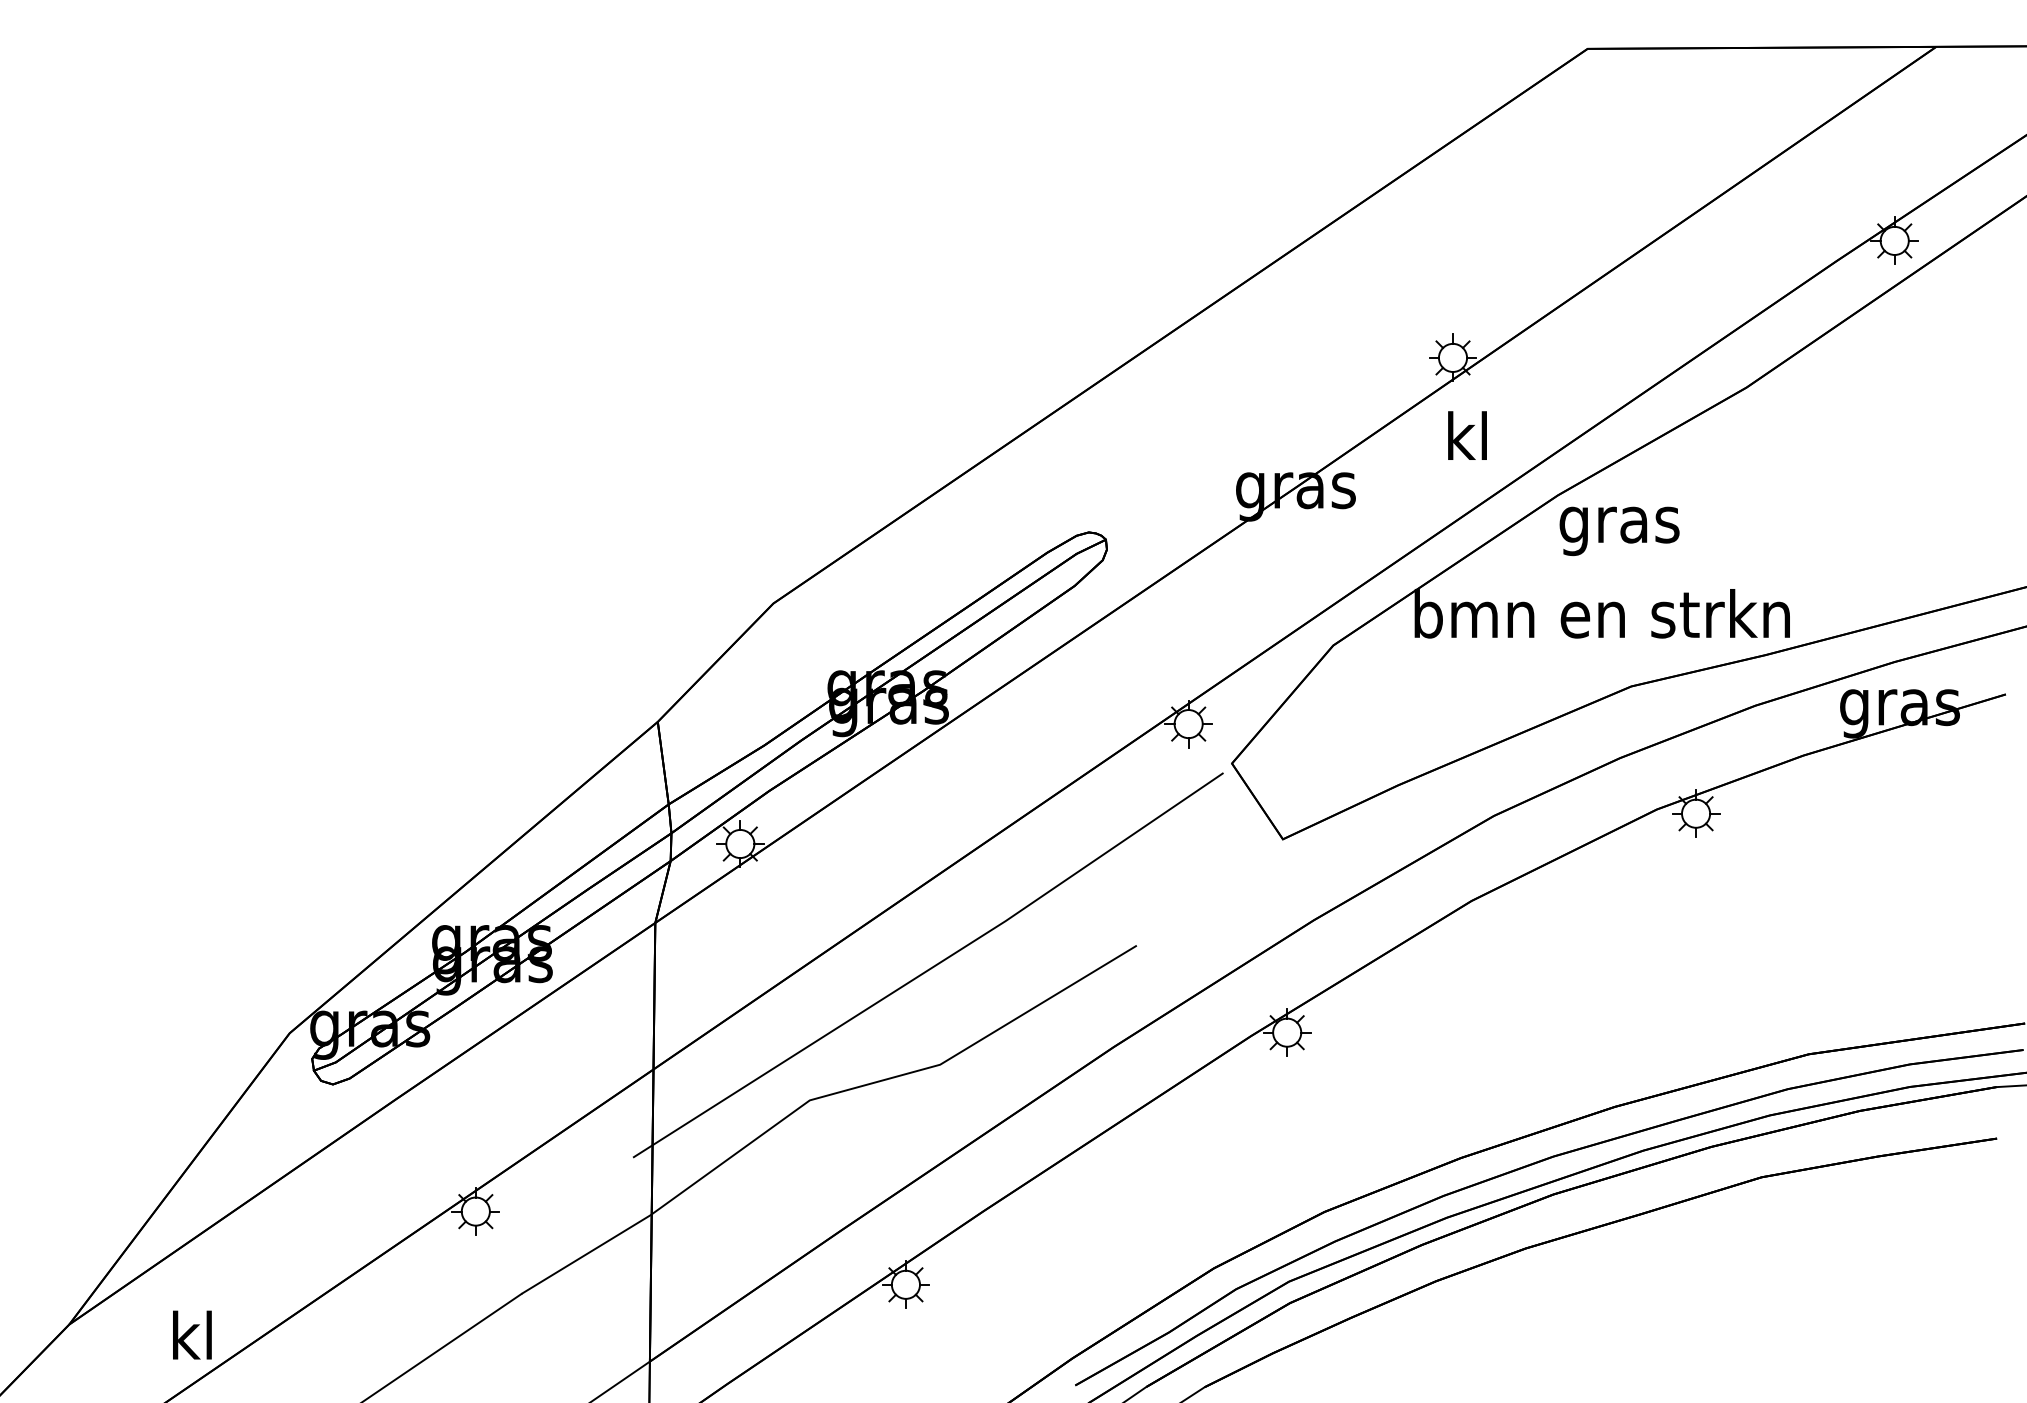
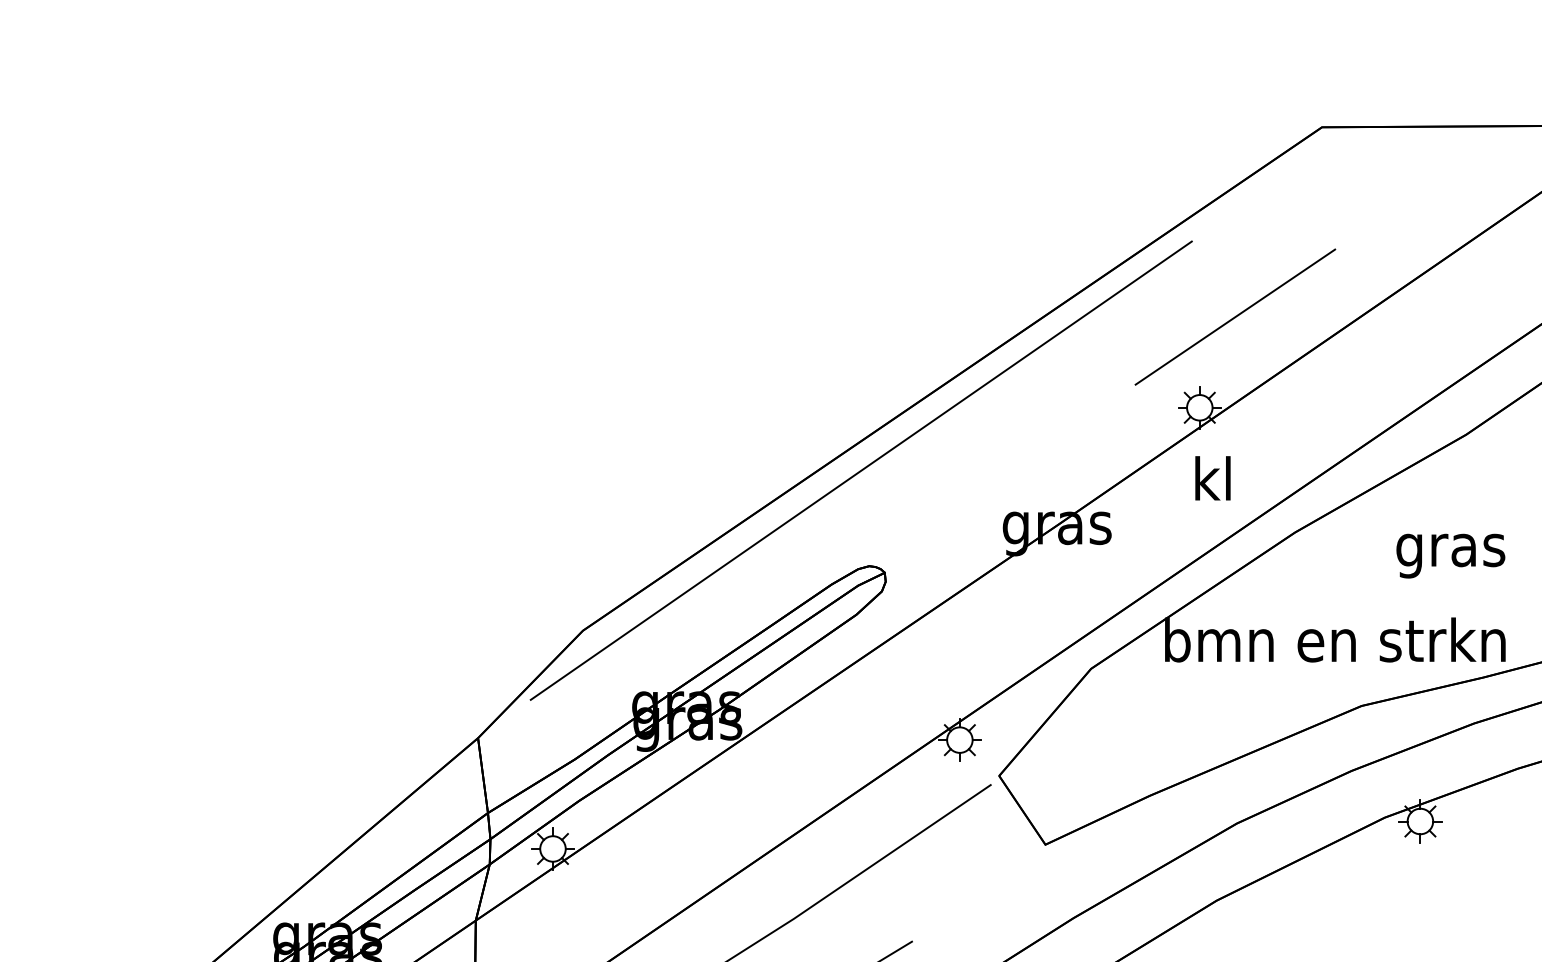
line: (1492, 257) -> (1235, 316), added
line: (1079, 426) -> (860, 470), added
text: (1619, 531) -> (1450, 556), moved

